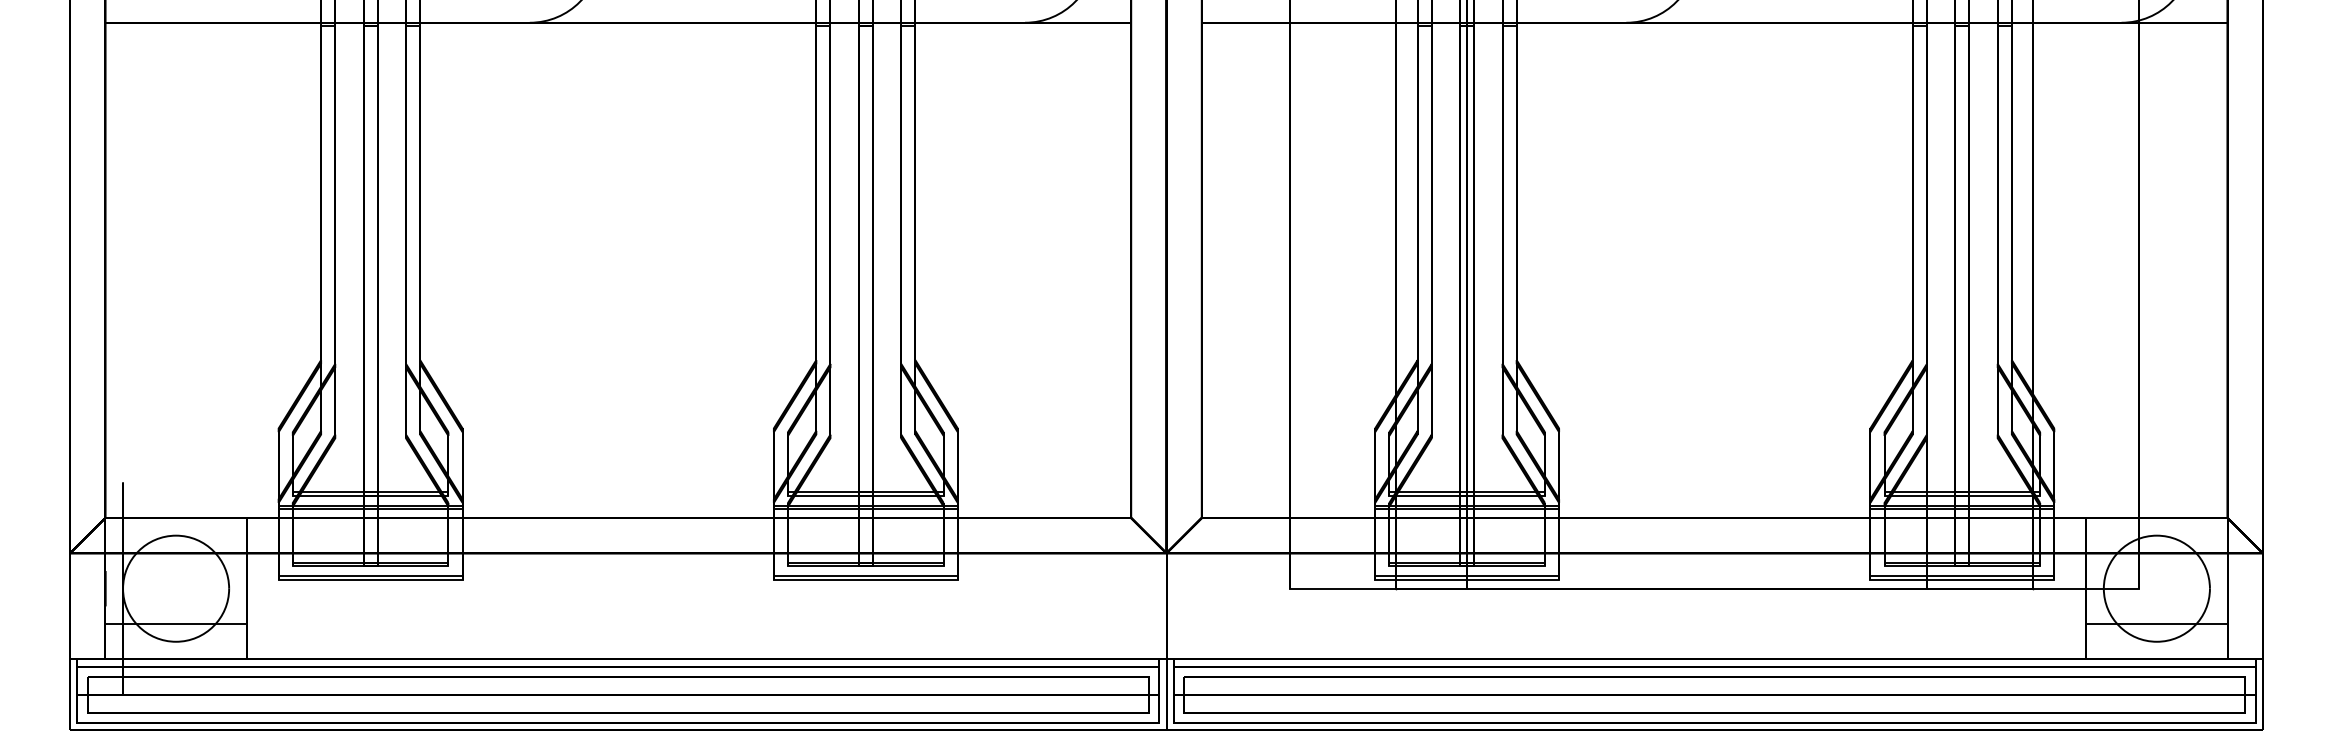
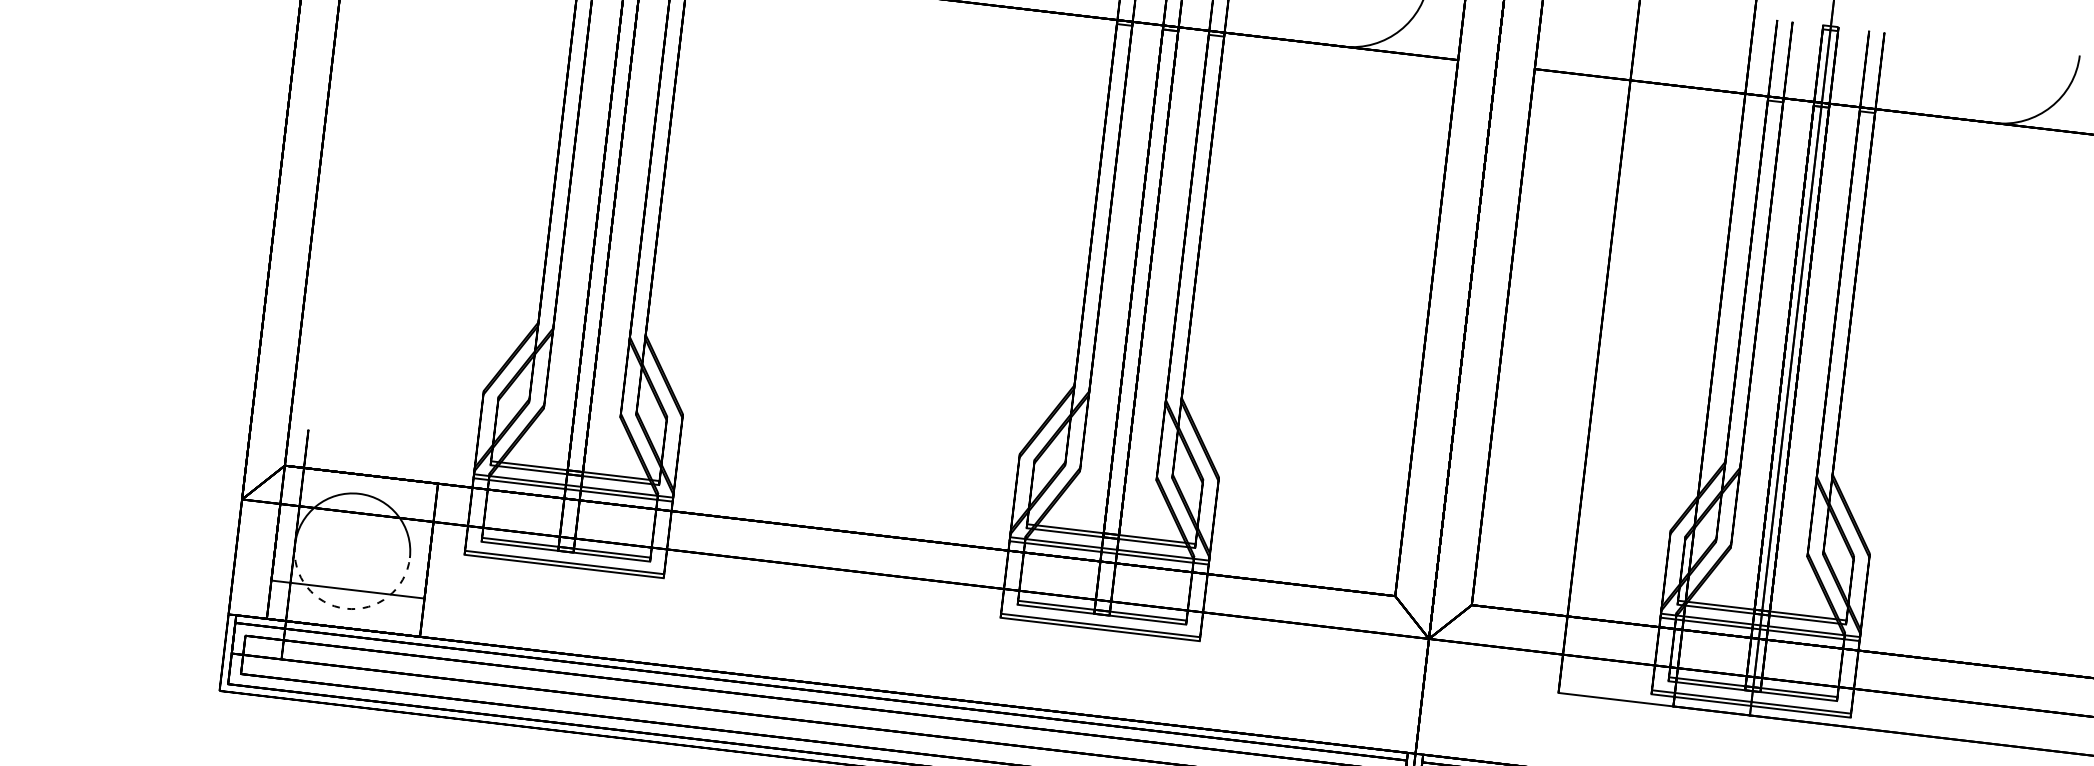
arc: (176, 641) -> (346, 608), solid -> dashed

